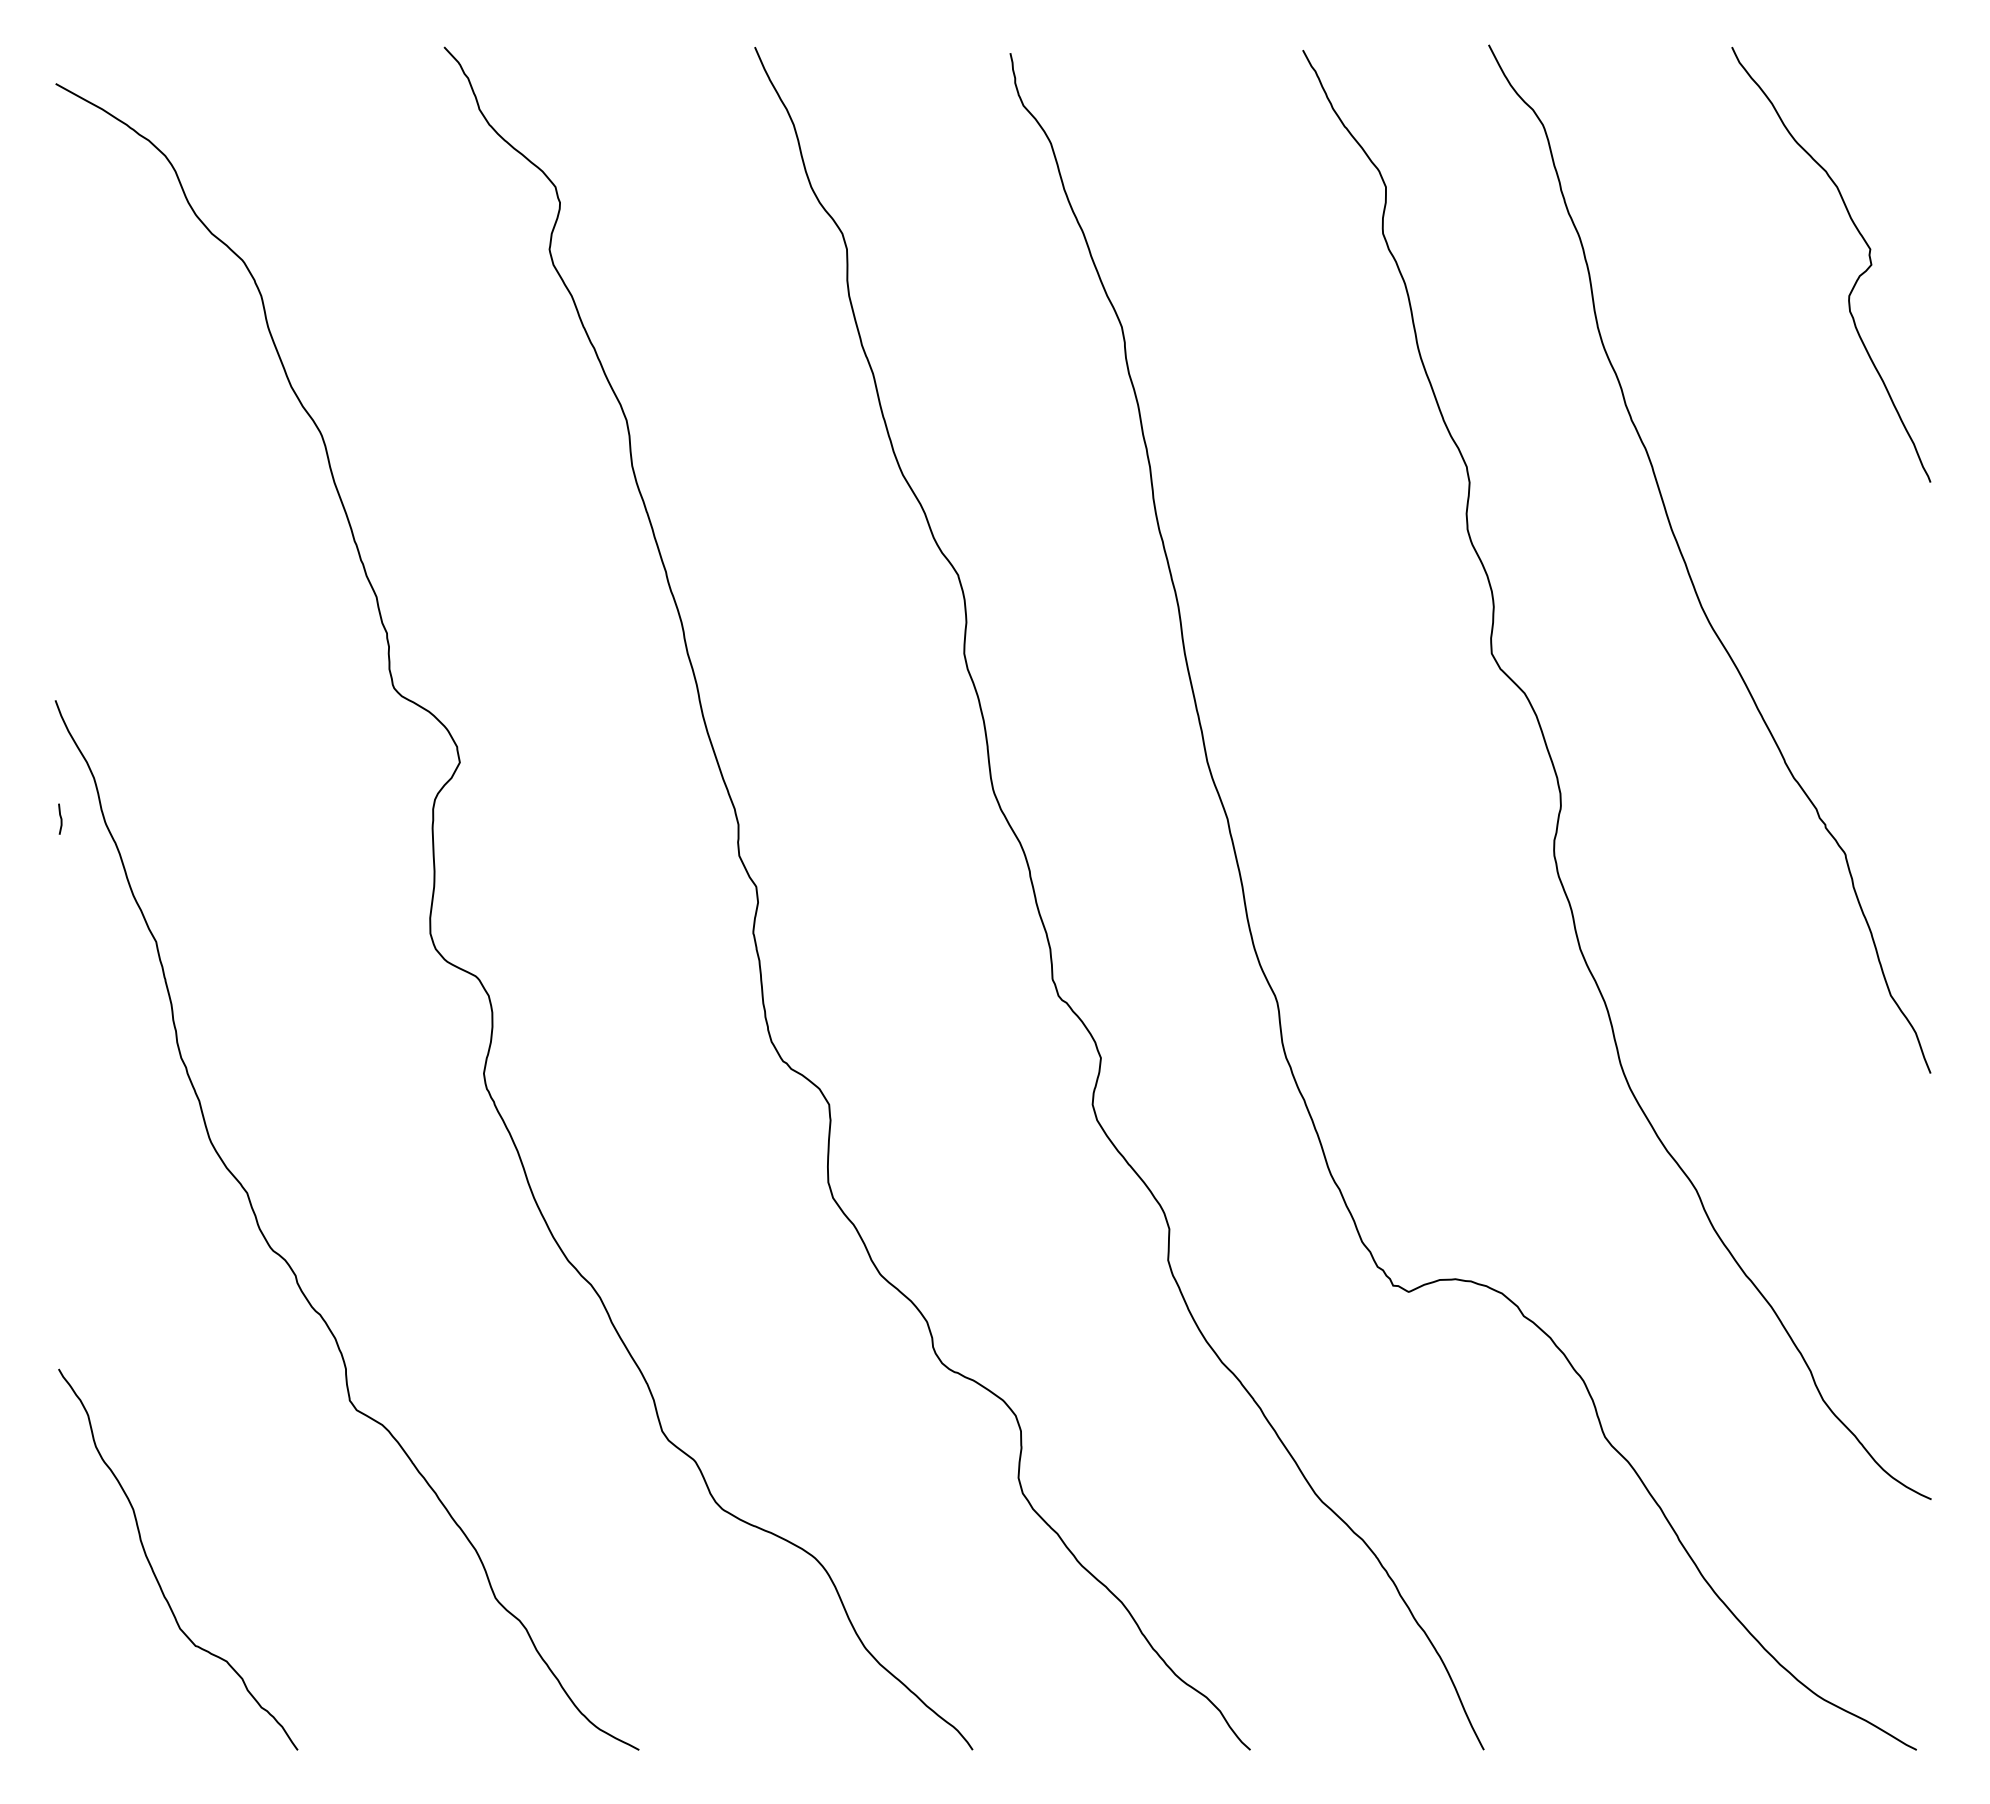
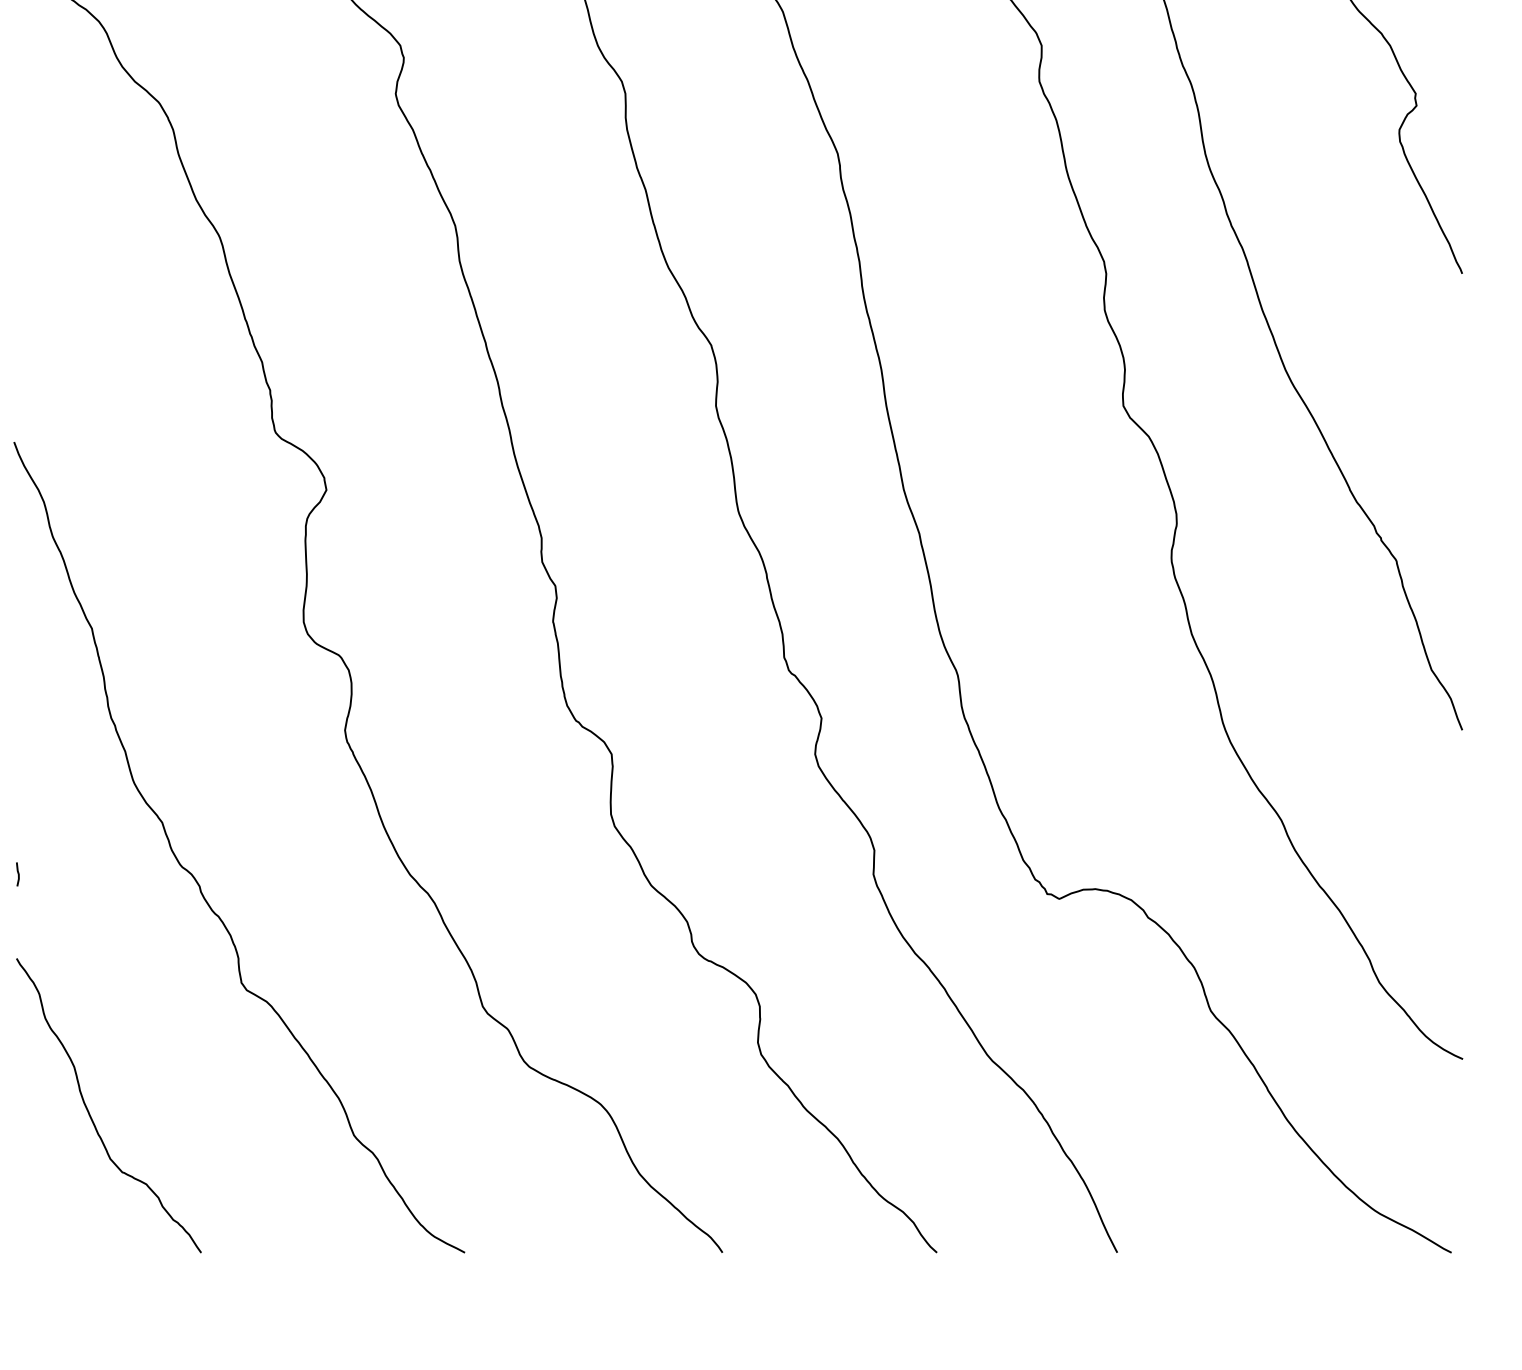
line: (60, 818) -> (18, 873), moved

